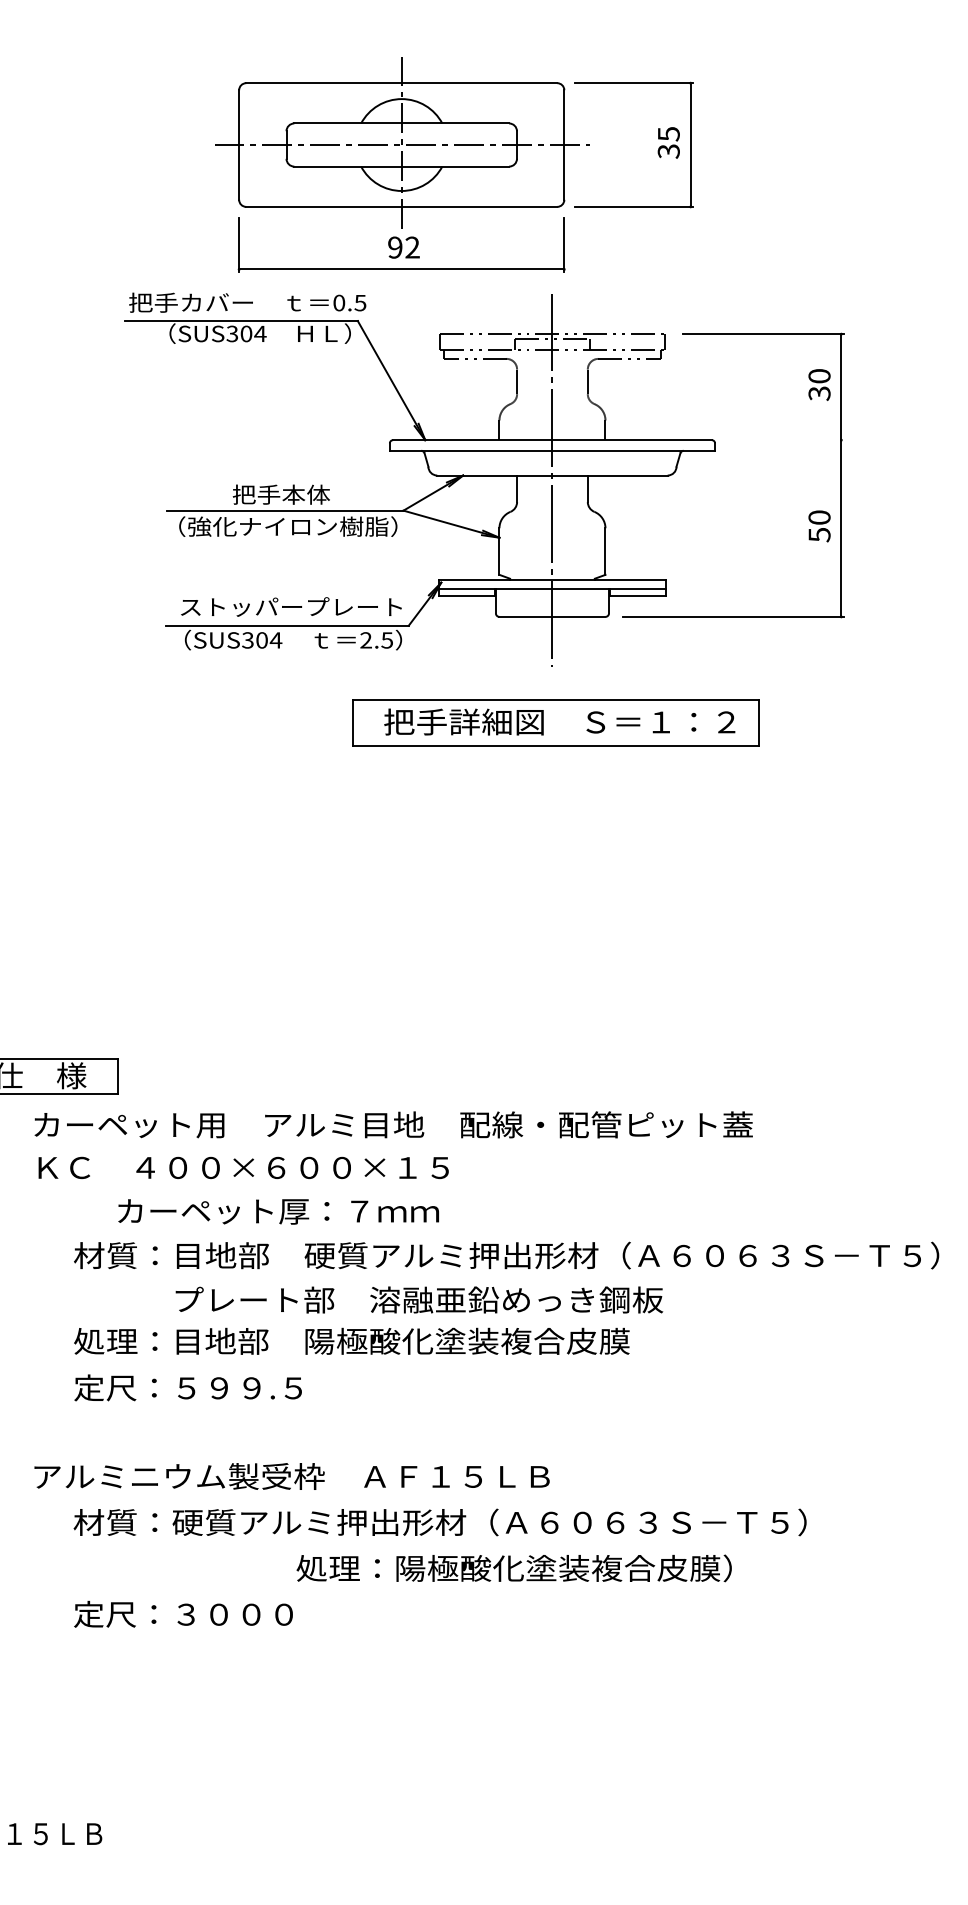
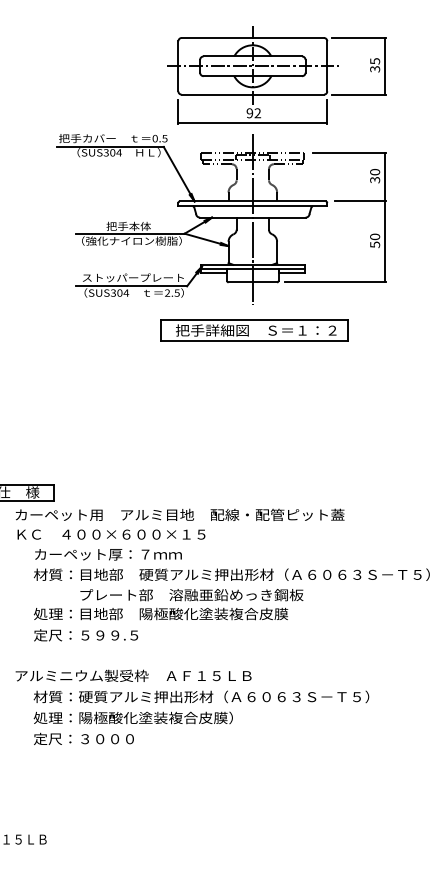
part: (453, 165) -> (276, 75), moved
line: (787, 440) -> (360, 201), added
text: (278, 1211) -> (108, 554), moved
text: (512, 1567) -> (132, 717), moved

